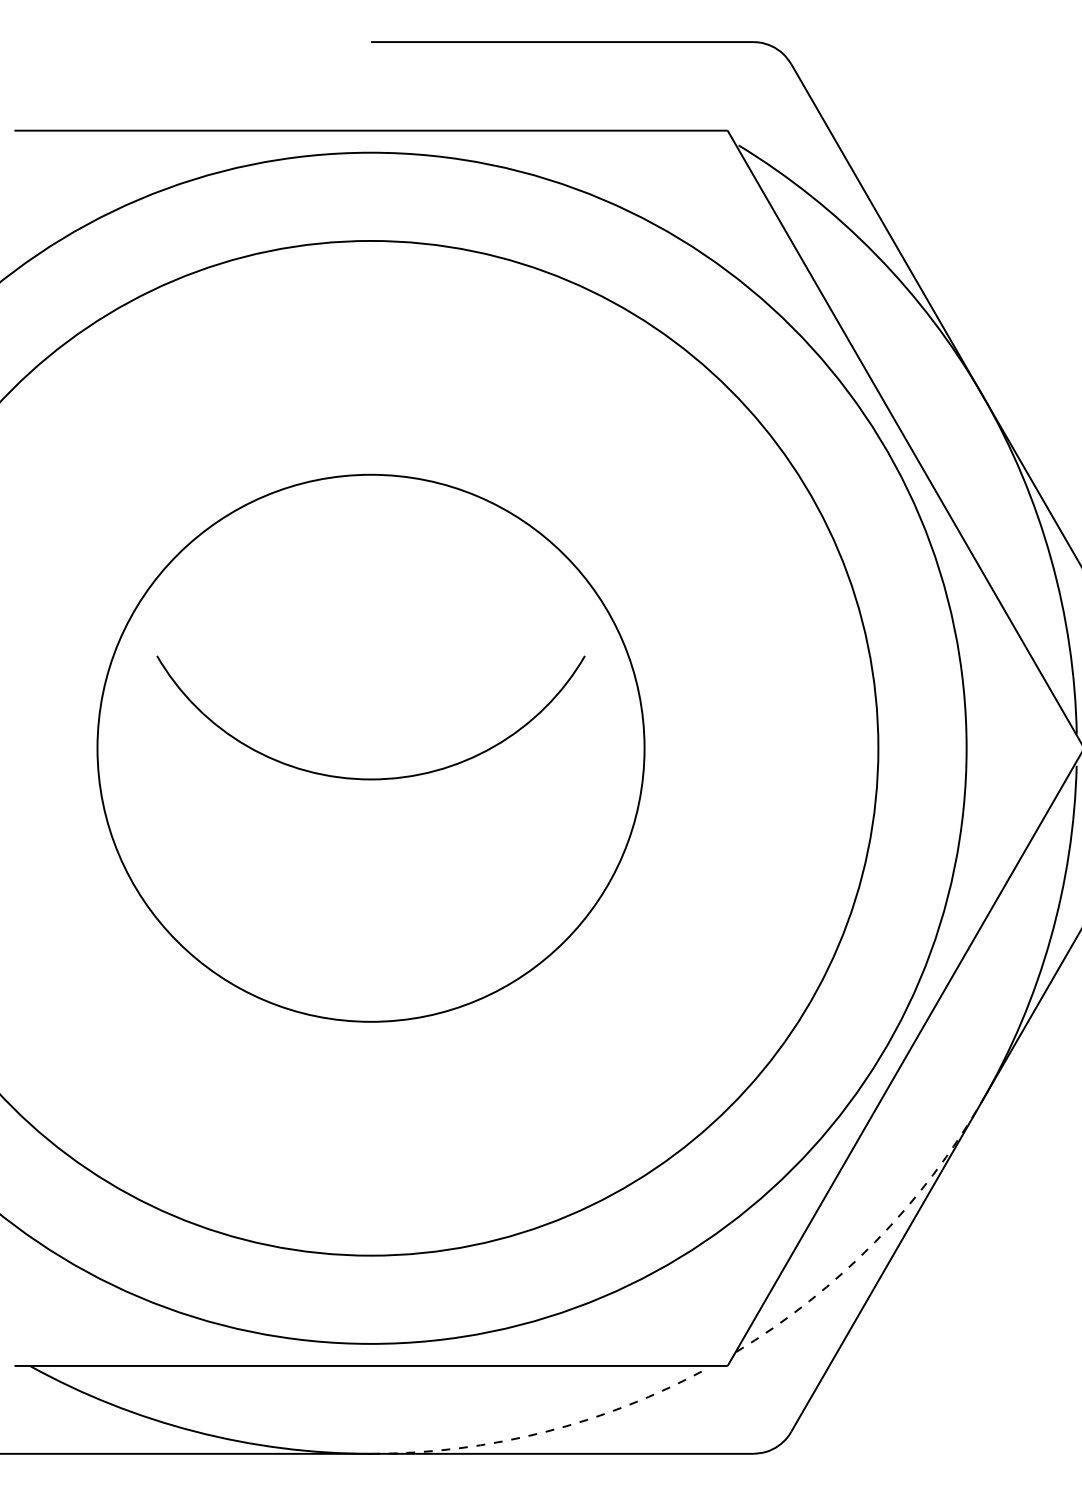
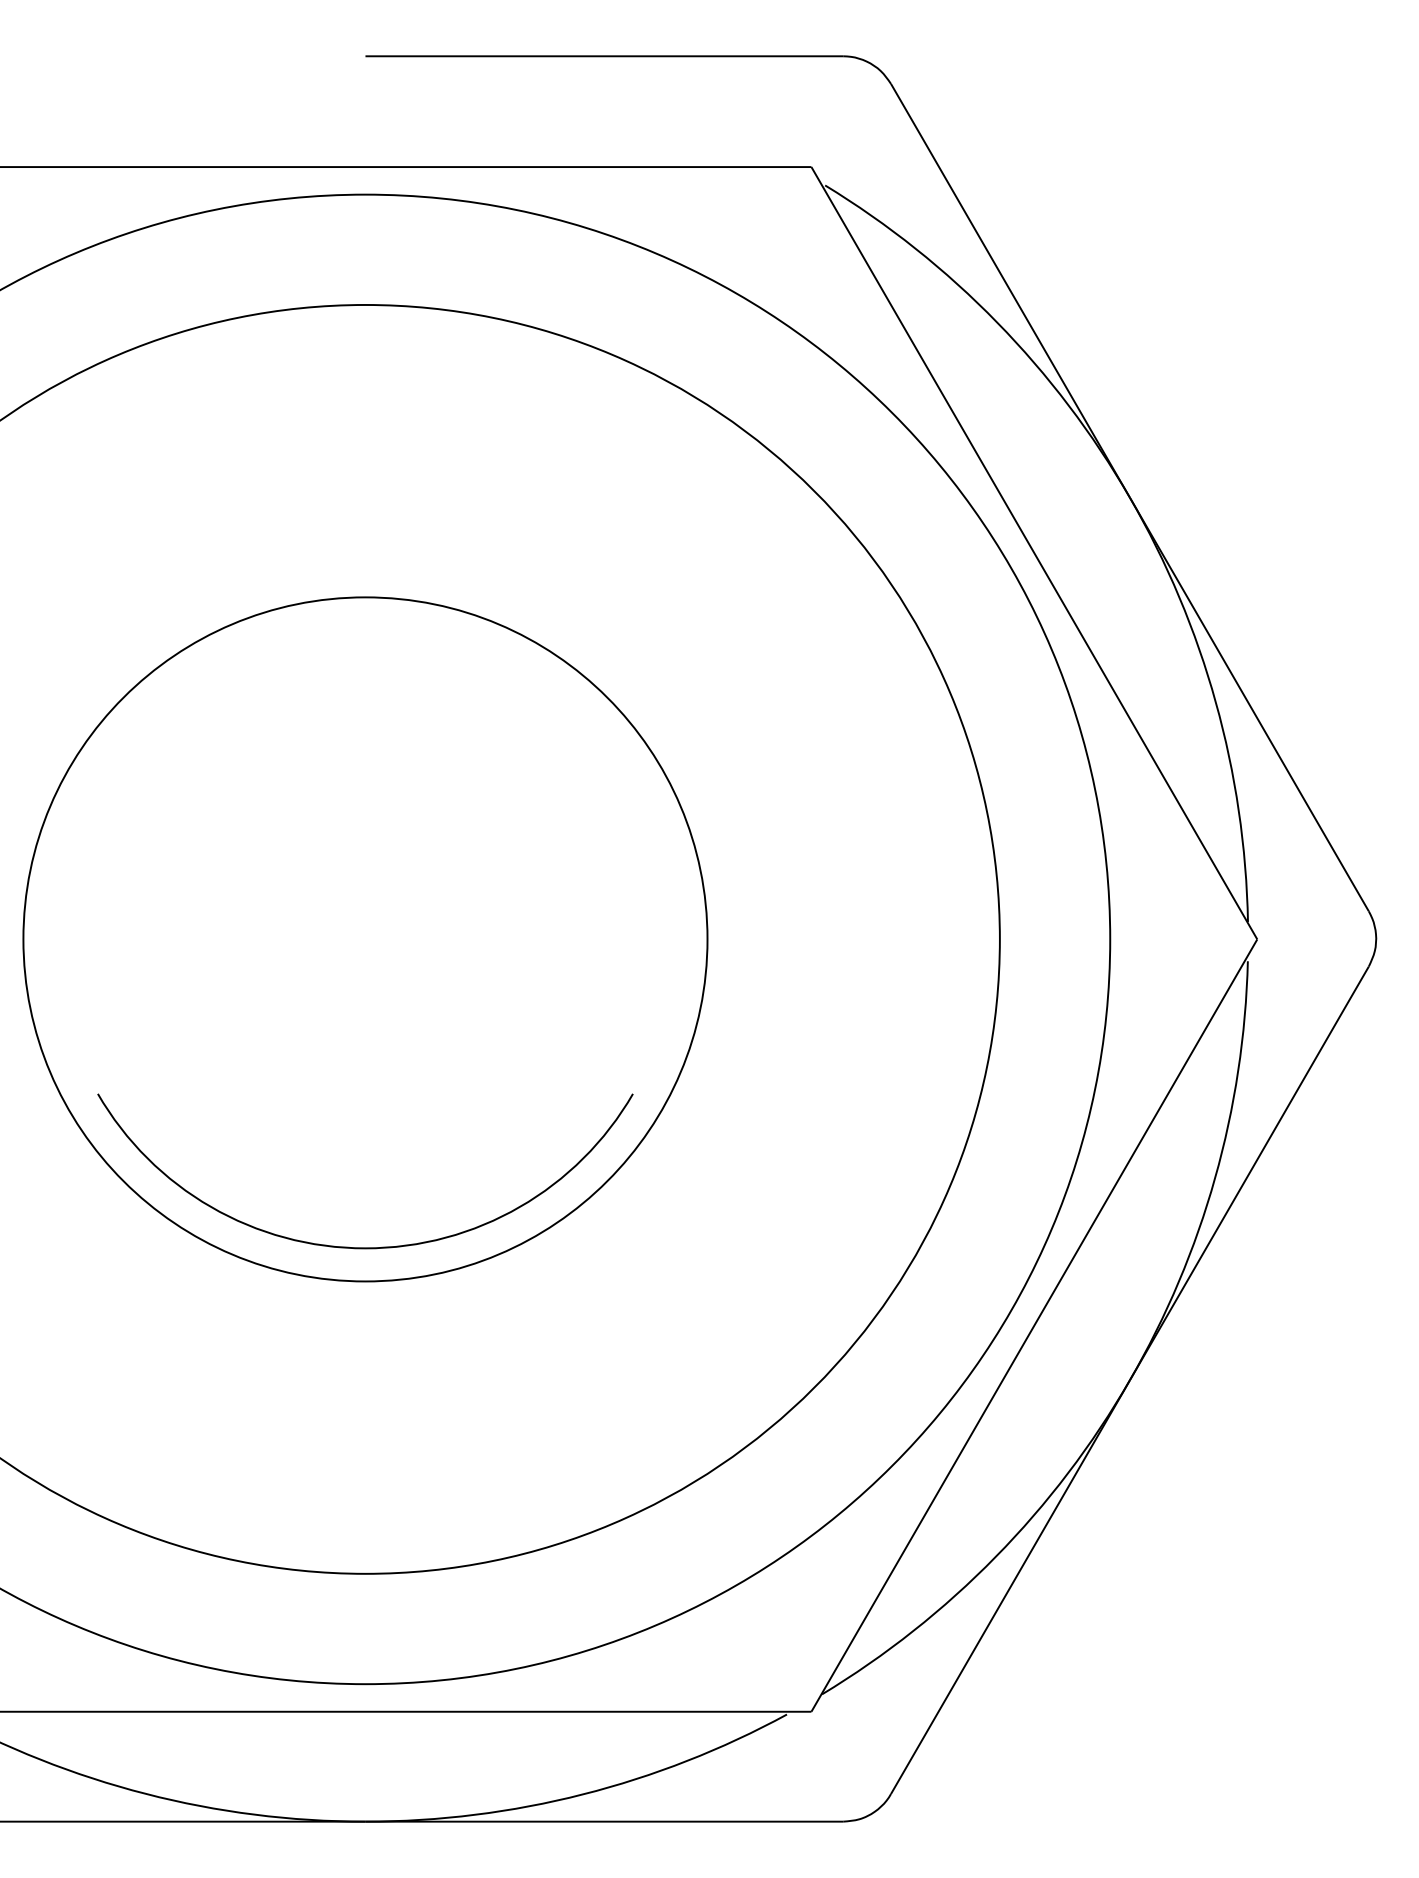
arc: (371, 778) -> (365, 1247), moved
arc: (874, 1241) -> (995, 1556), dashed -> solid
arc: (544, 1432) -> (582, 1794), dashed -> solid

